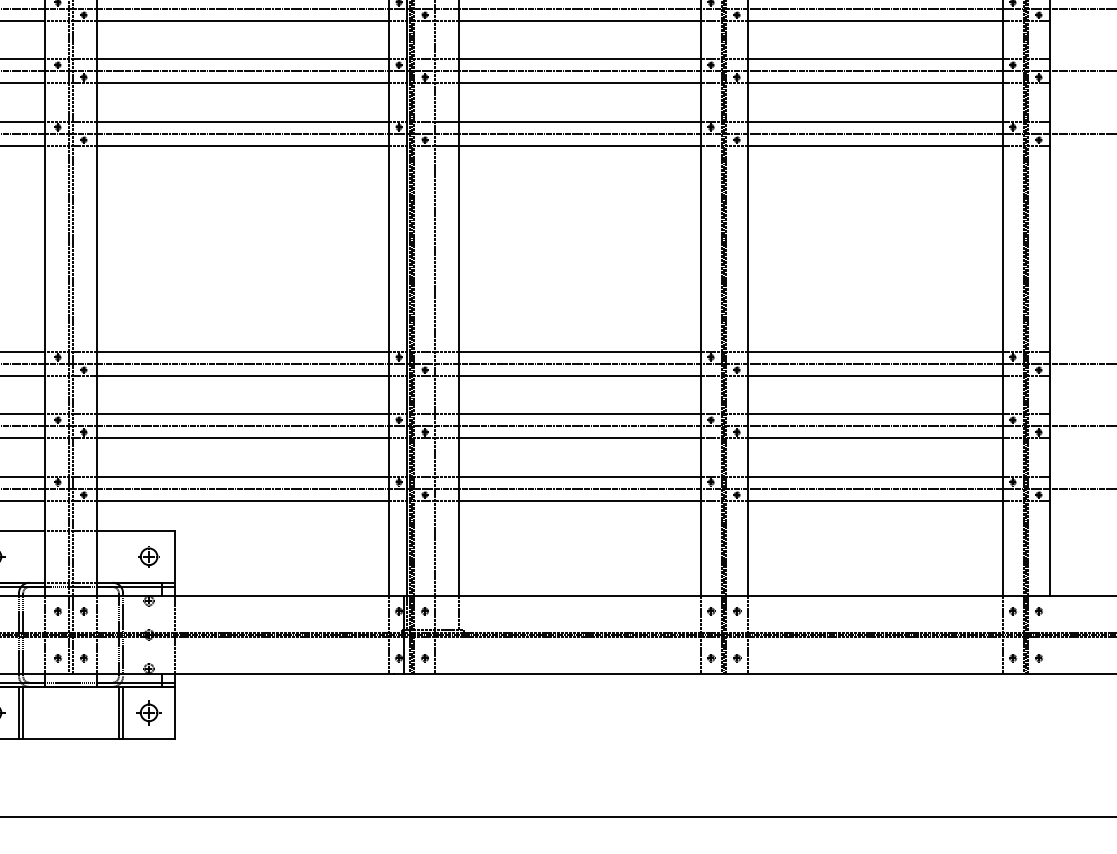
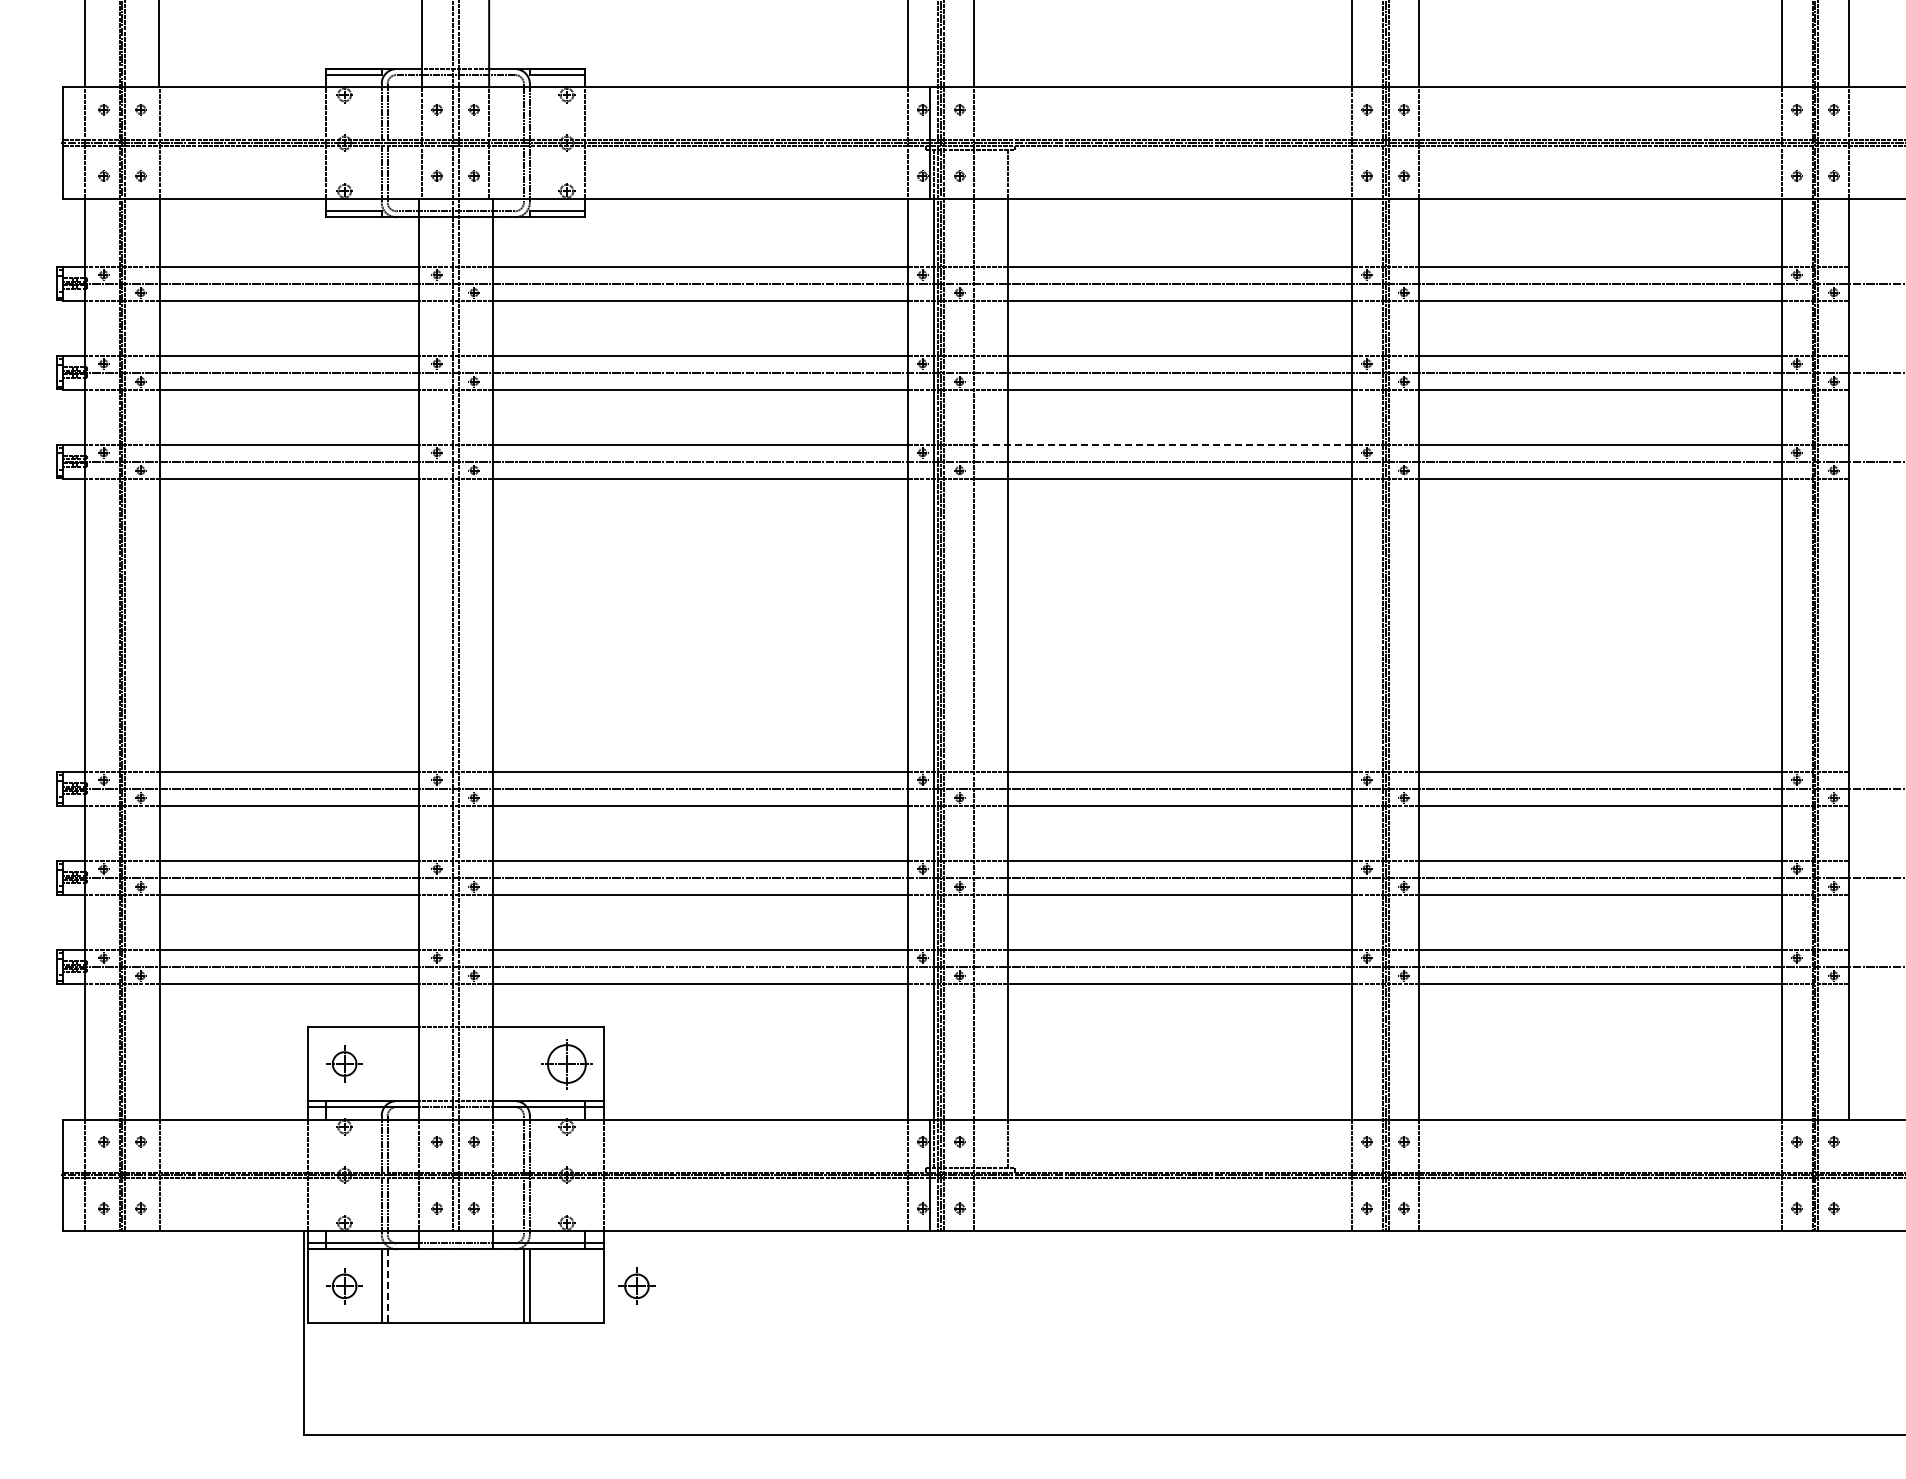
line: (568, 121) -> (1163, 444), solid -> dashed
part: (148, 556) -> (566, 1063), size x1.6
part: (148, 712) -> (636, 1285), moved
line: (23, 713) -> (387, 1286), solid -> dashed

